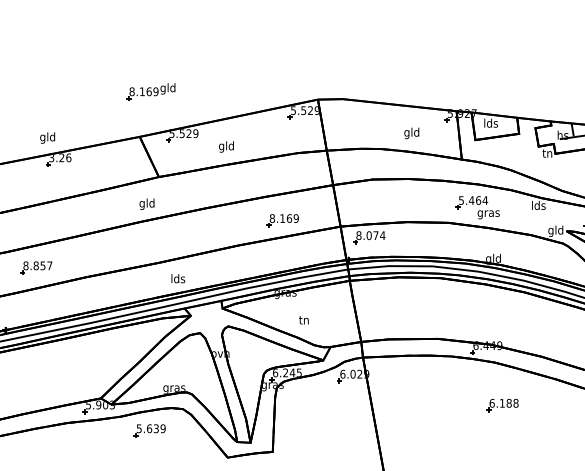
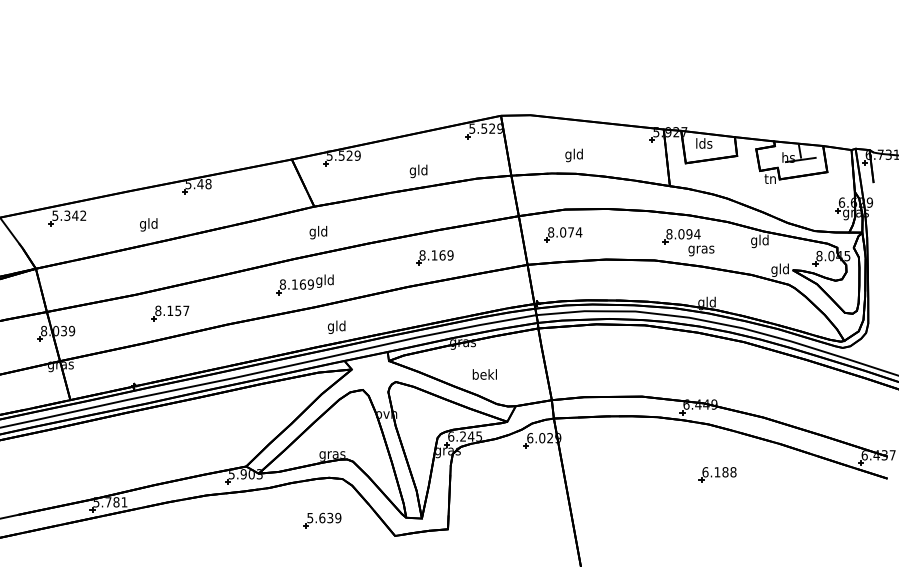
part: (150, 91) -> (304, 284), moved
text: (411, 133) -> (573, 155), moved
text: (47, 137) -> (148, 224), moved
text: (226, 147) -> (418, 171), moved
text: (60, 157) -> (198, 183), 3.26 -> 5.48
text: (470, 200) -> (679, 234), 5.464 -> 8.094
text: (147, 204) -> (318, 232), moved
text: (538, 206) -> (759, 241), lds -> gld
part: (282, 220) -> (434, 257), moved
part: (369, 237) -> (563, 234), moved
text: (36, 265) -> (170, 310), 8.857 -> 8.157
text: (177, 279) -> (336, 326), lds -> gld
text: (303, 320) -> (484, 374), tn -> bekl
part: (149, 430) -> (322, 520), moved

